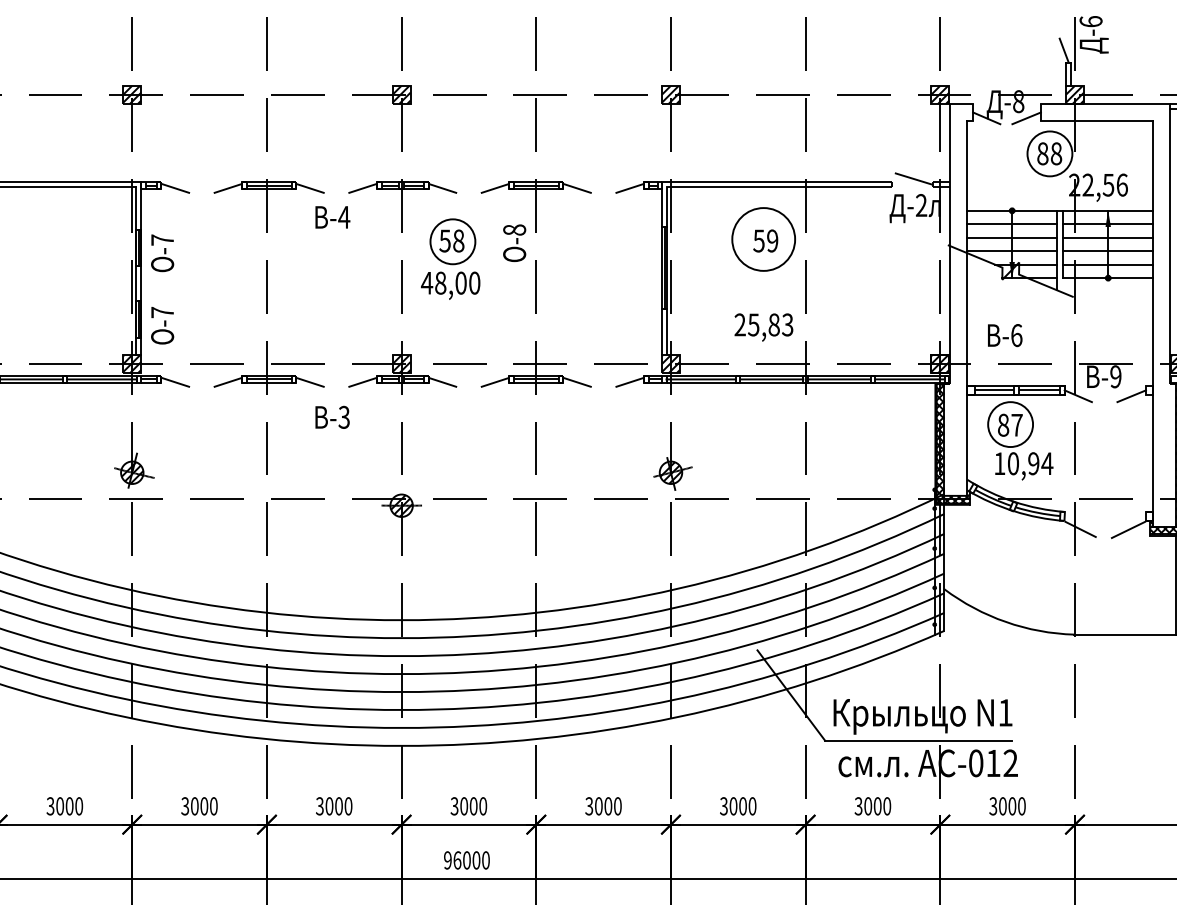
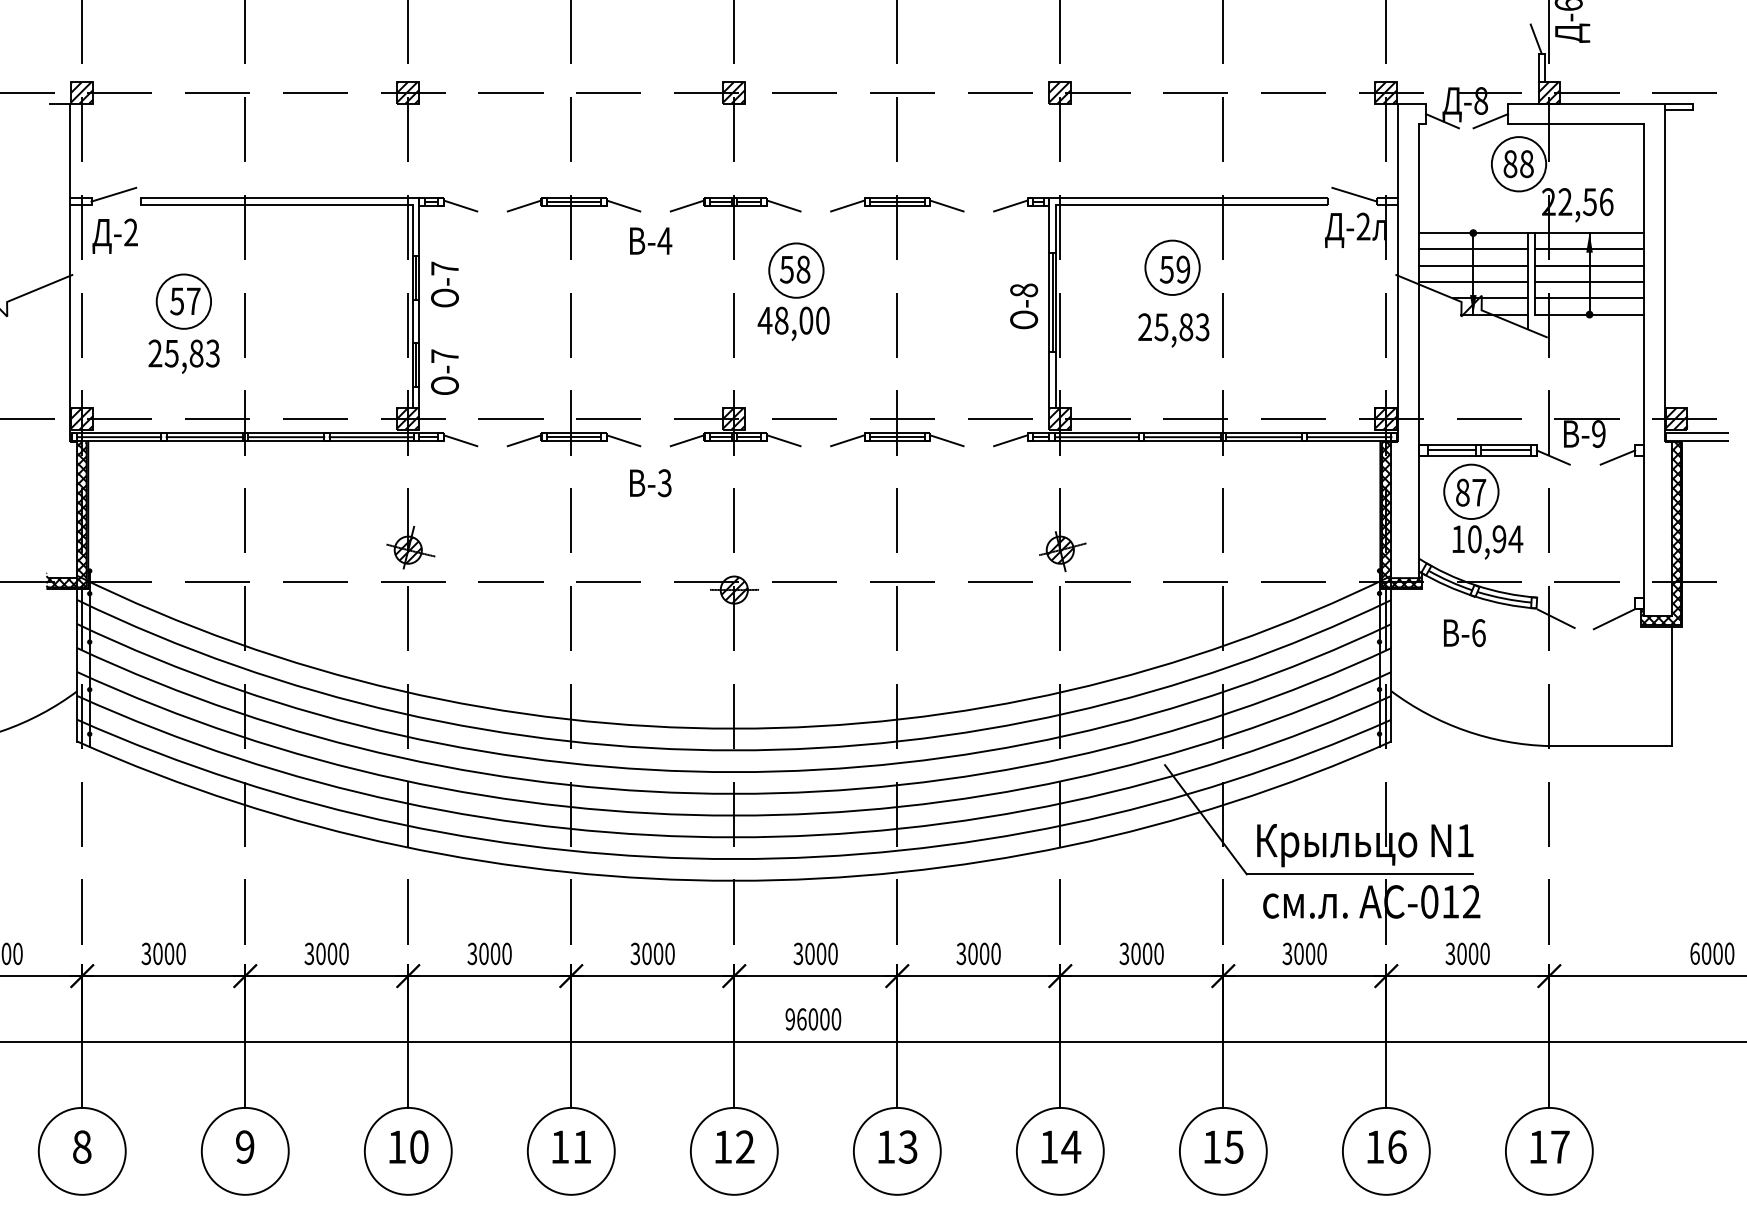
circle: (763, 239) -> (1172, 267), size x0.71
text: (514, 243) -> (1024, 306), moved
text: (763, 327) -> (1173, 330), moved
text: (1004, 335) -> (1464, 633), moved

